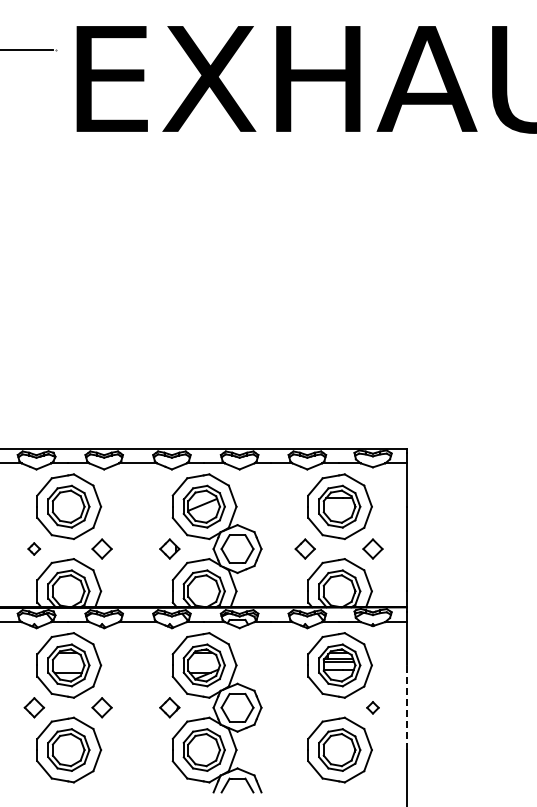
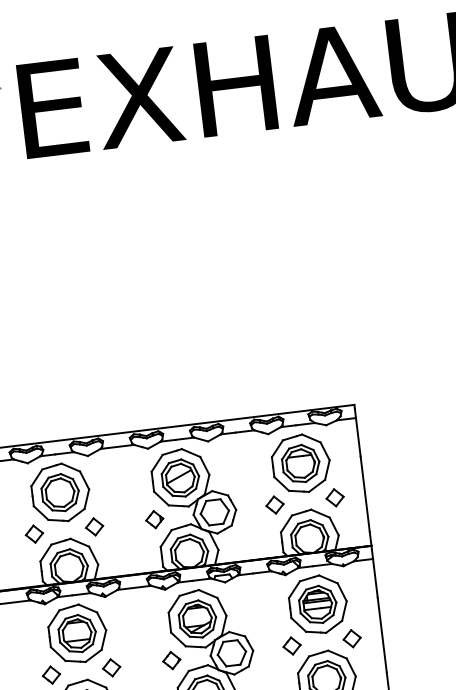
part: (33, 548) -> (33, 533), size x1.67
part: (304, 707) -> (291, 645), added
part: (372, 707) -> (351, 638), size x1.67
line: (406, 707) -> (381, 634), dashed -> solid

